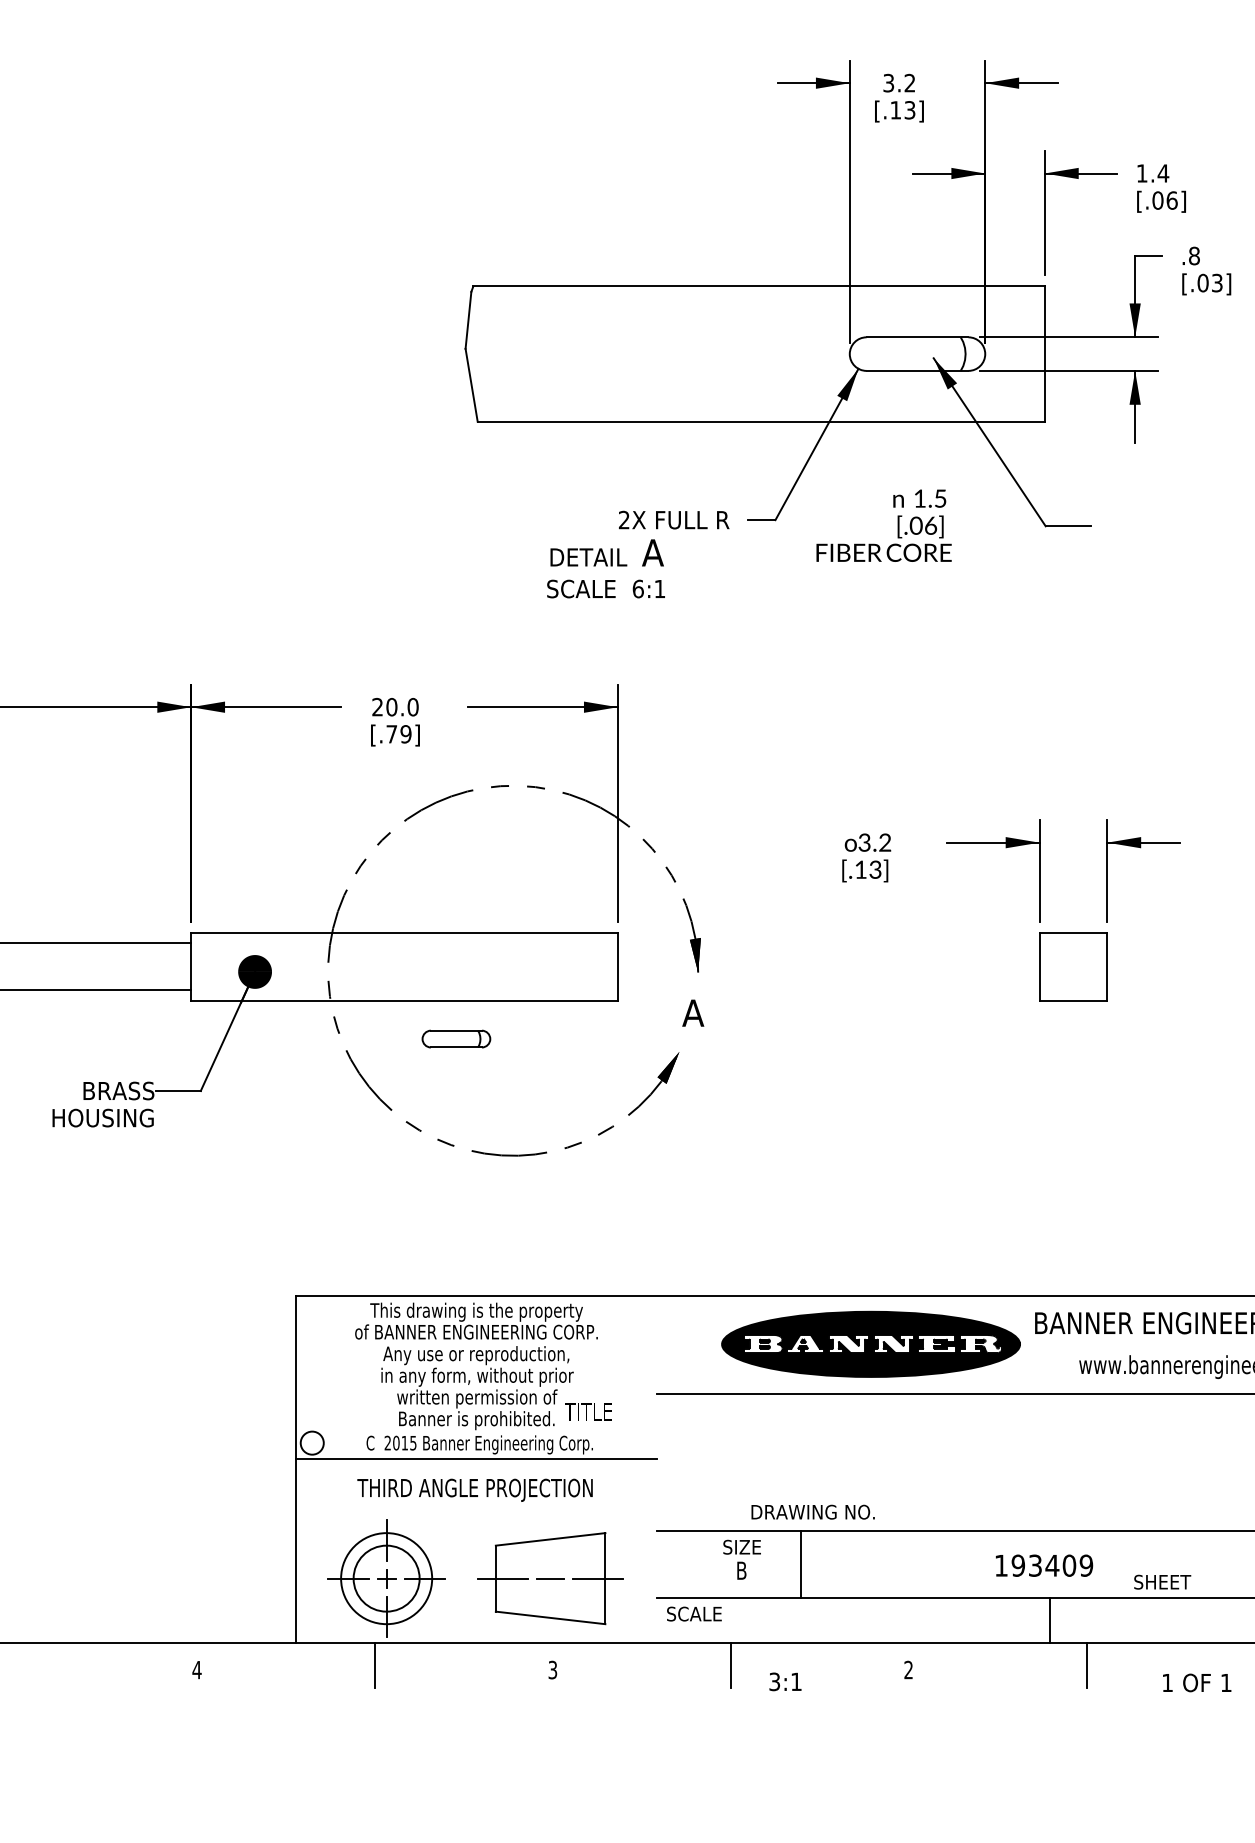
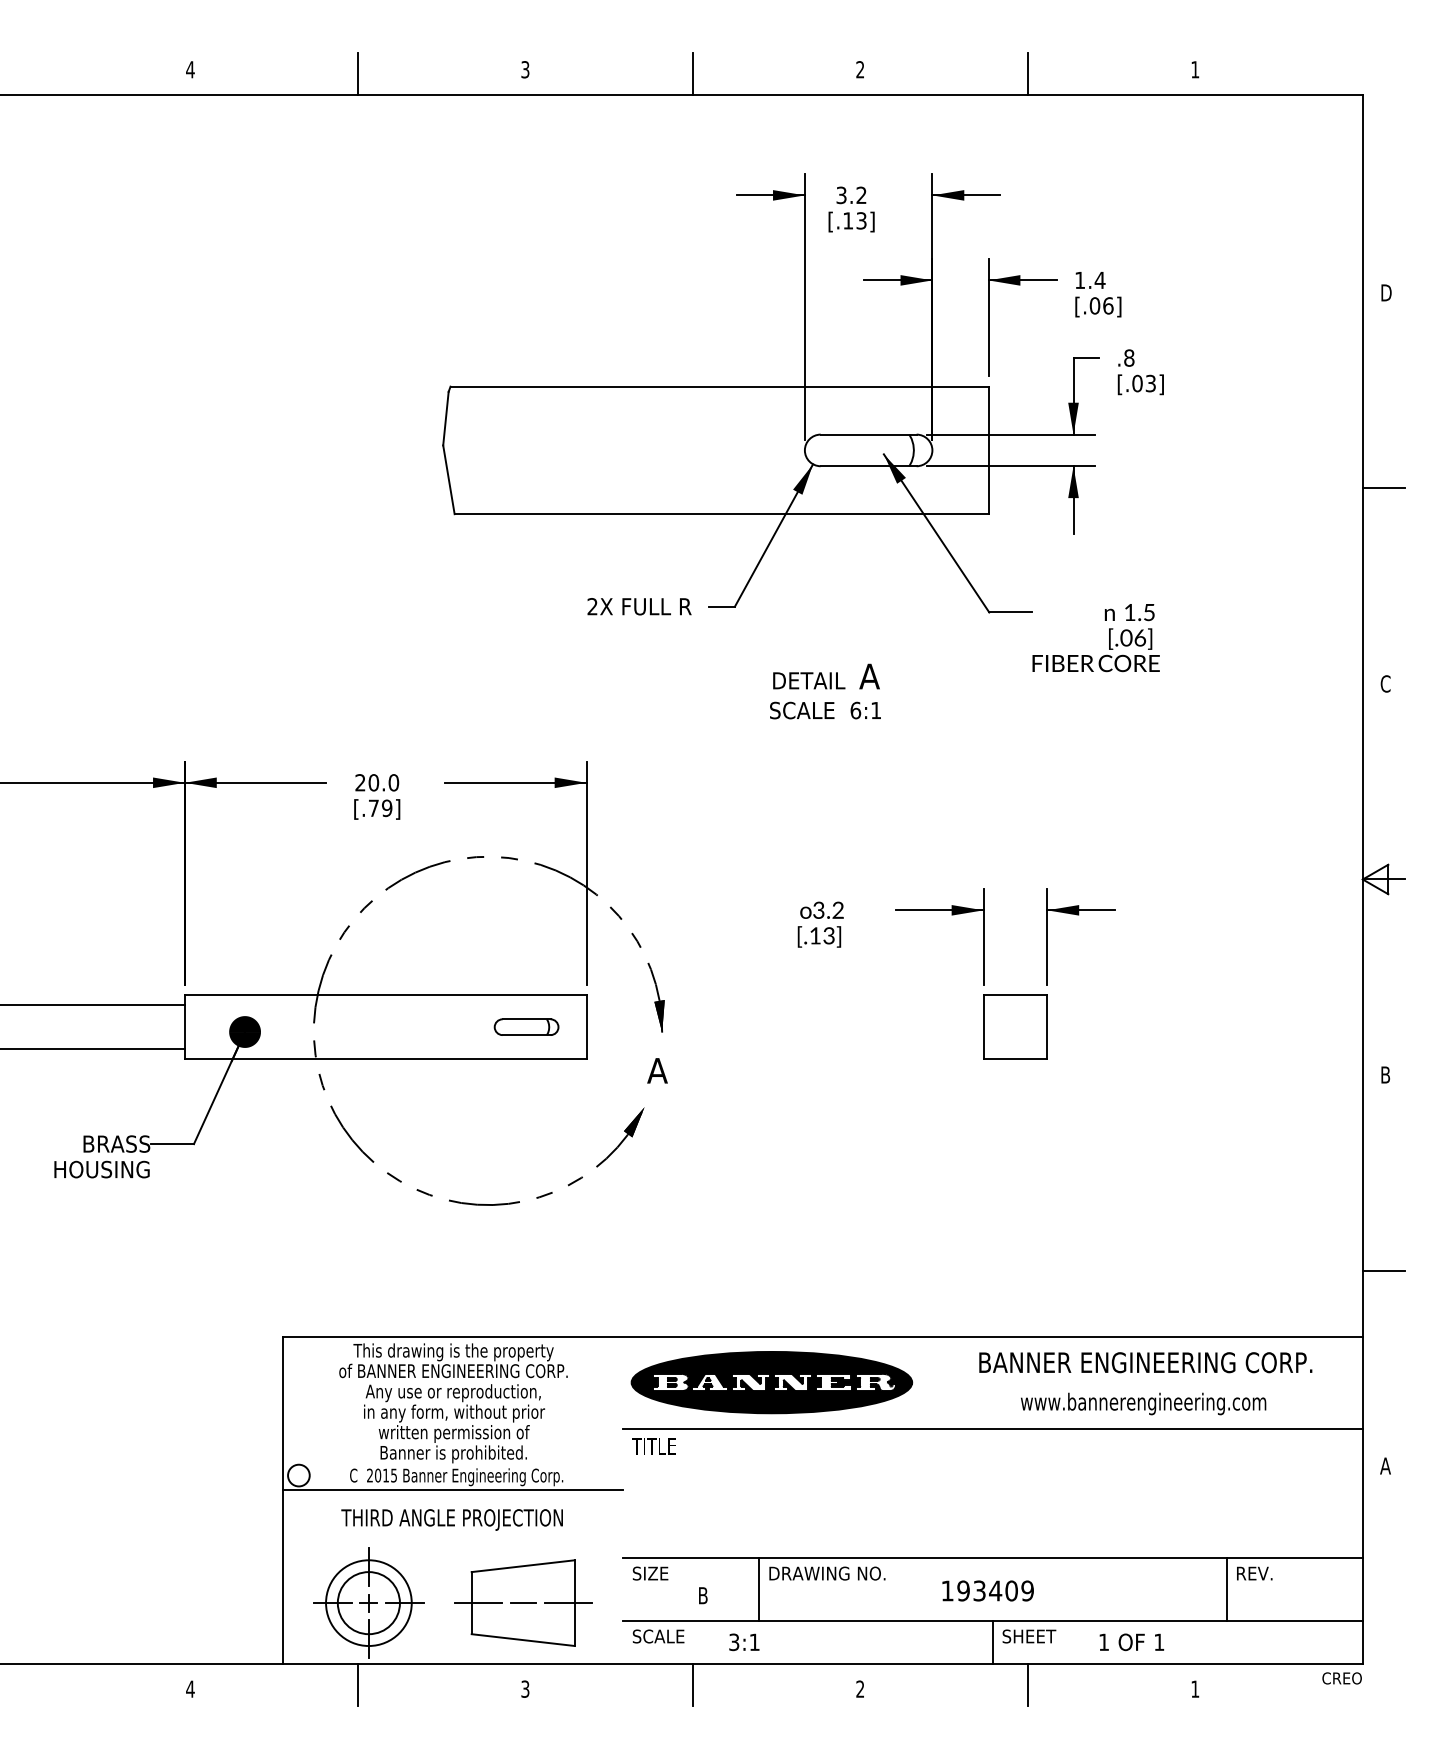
text: (883, 526) -> (1095, 638), moved
text: (606, 568) -> (825, 691), moved
part: (456, 1038) -> (526, 1026), moved
part: (870, 1344) -> (771, 1382), moved
text: (588, 1412) -> (653, 1446), moved
text: (813, 1512) -> (827, 1573), moved
text: (742, 1547) -> (650, 1573), moved
text: (1162, 1582) -> (1029, 1636), moved
text: (785, 1682) -> (744, 1642), moved
text: (1196, 1683) -> (1131, 1642), moved

